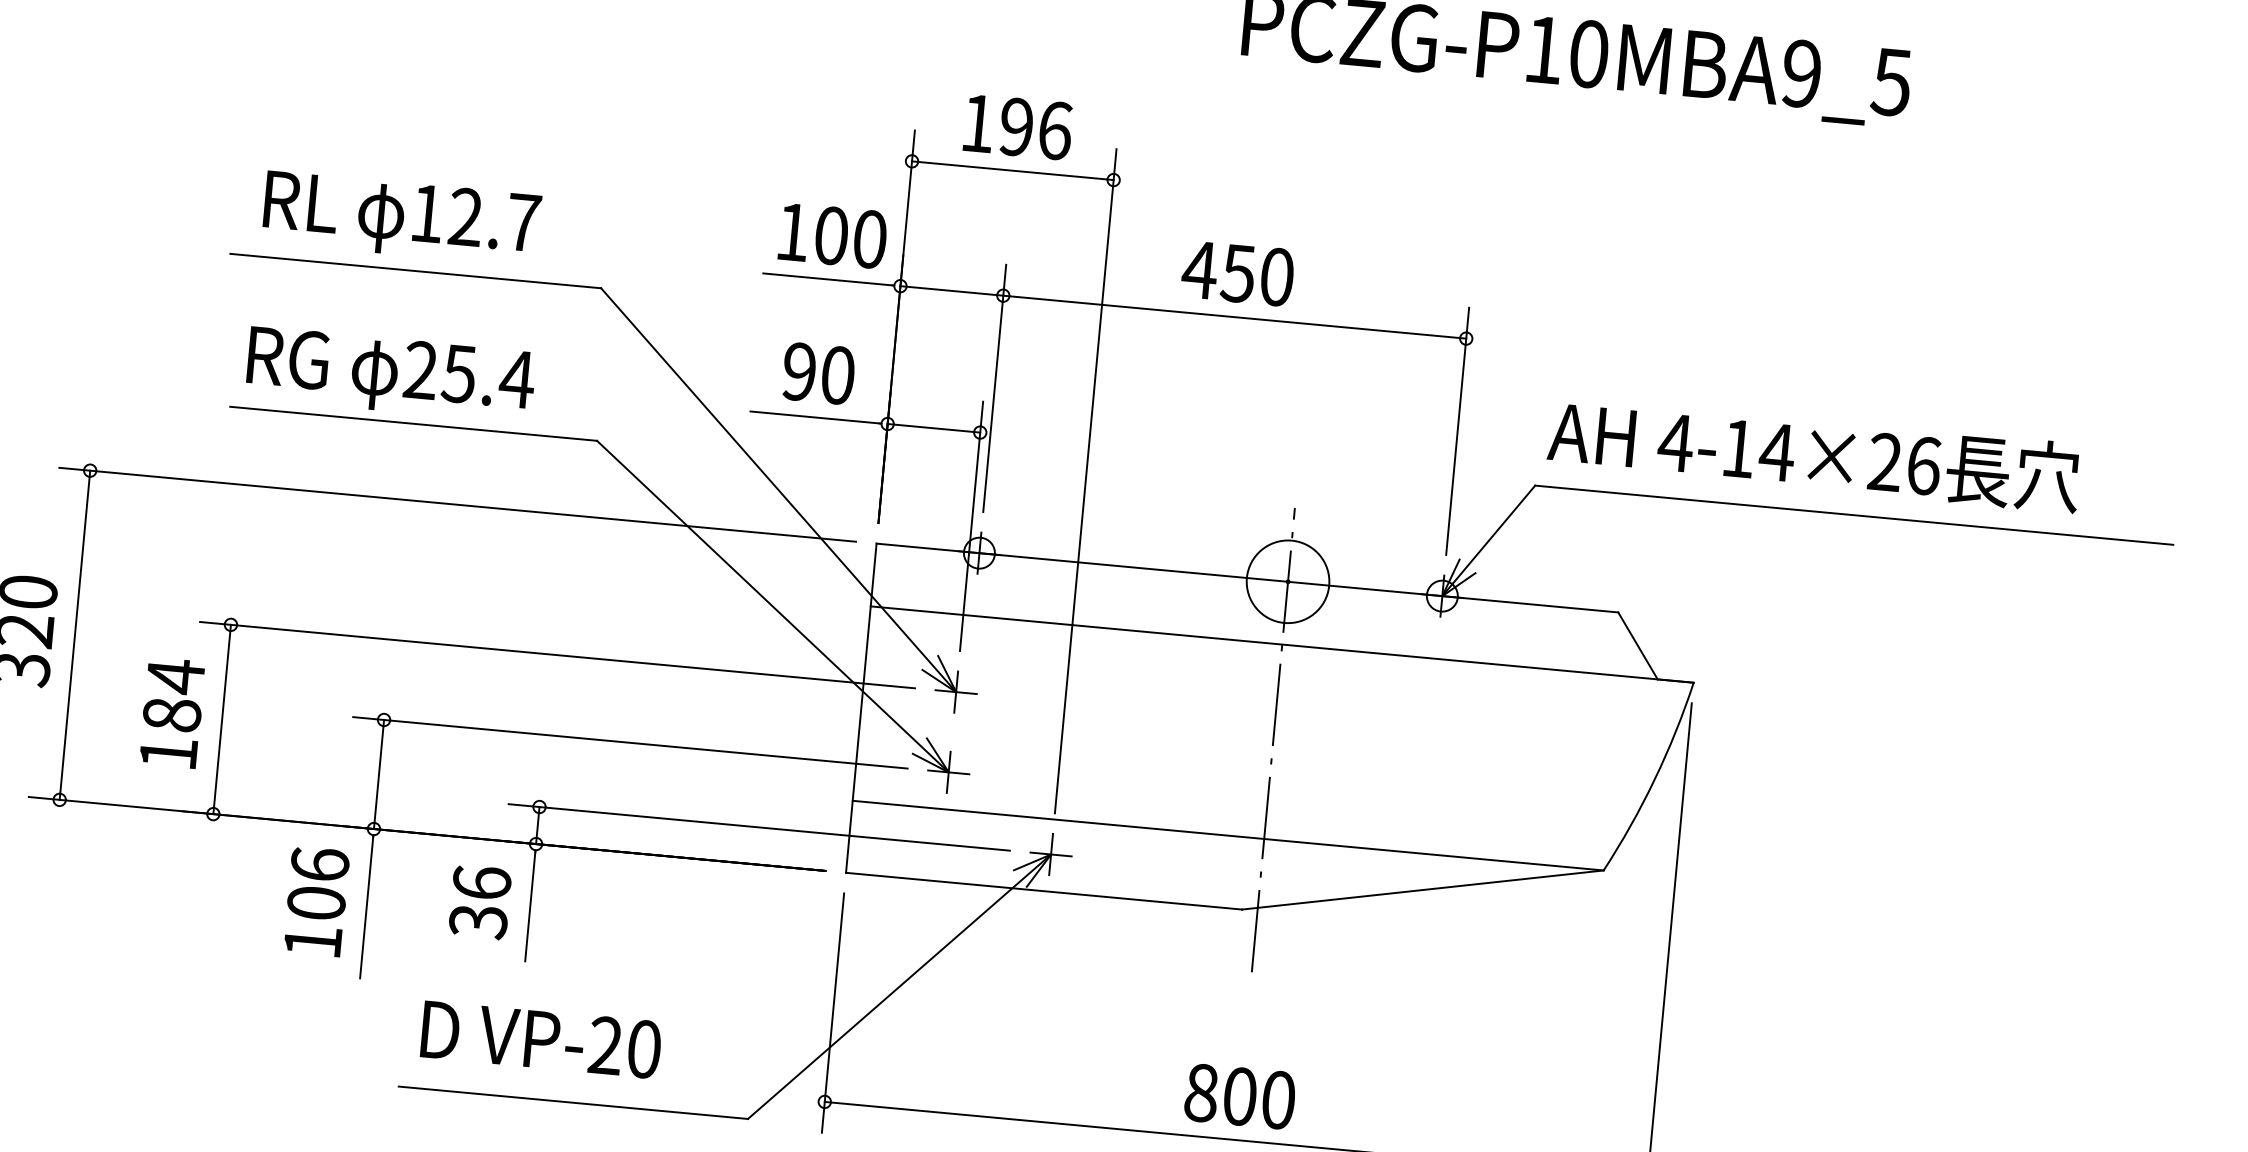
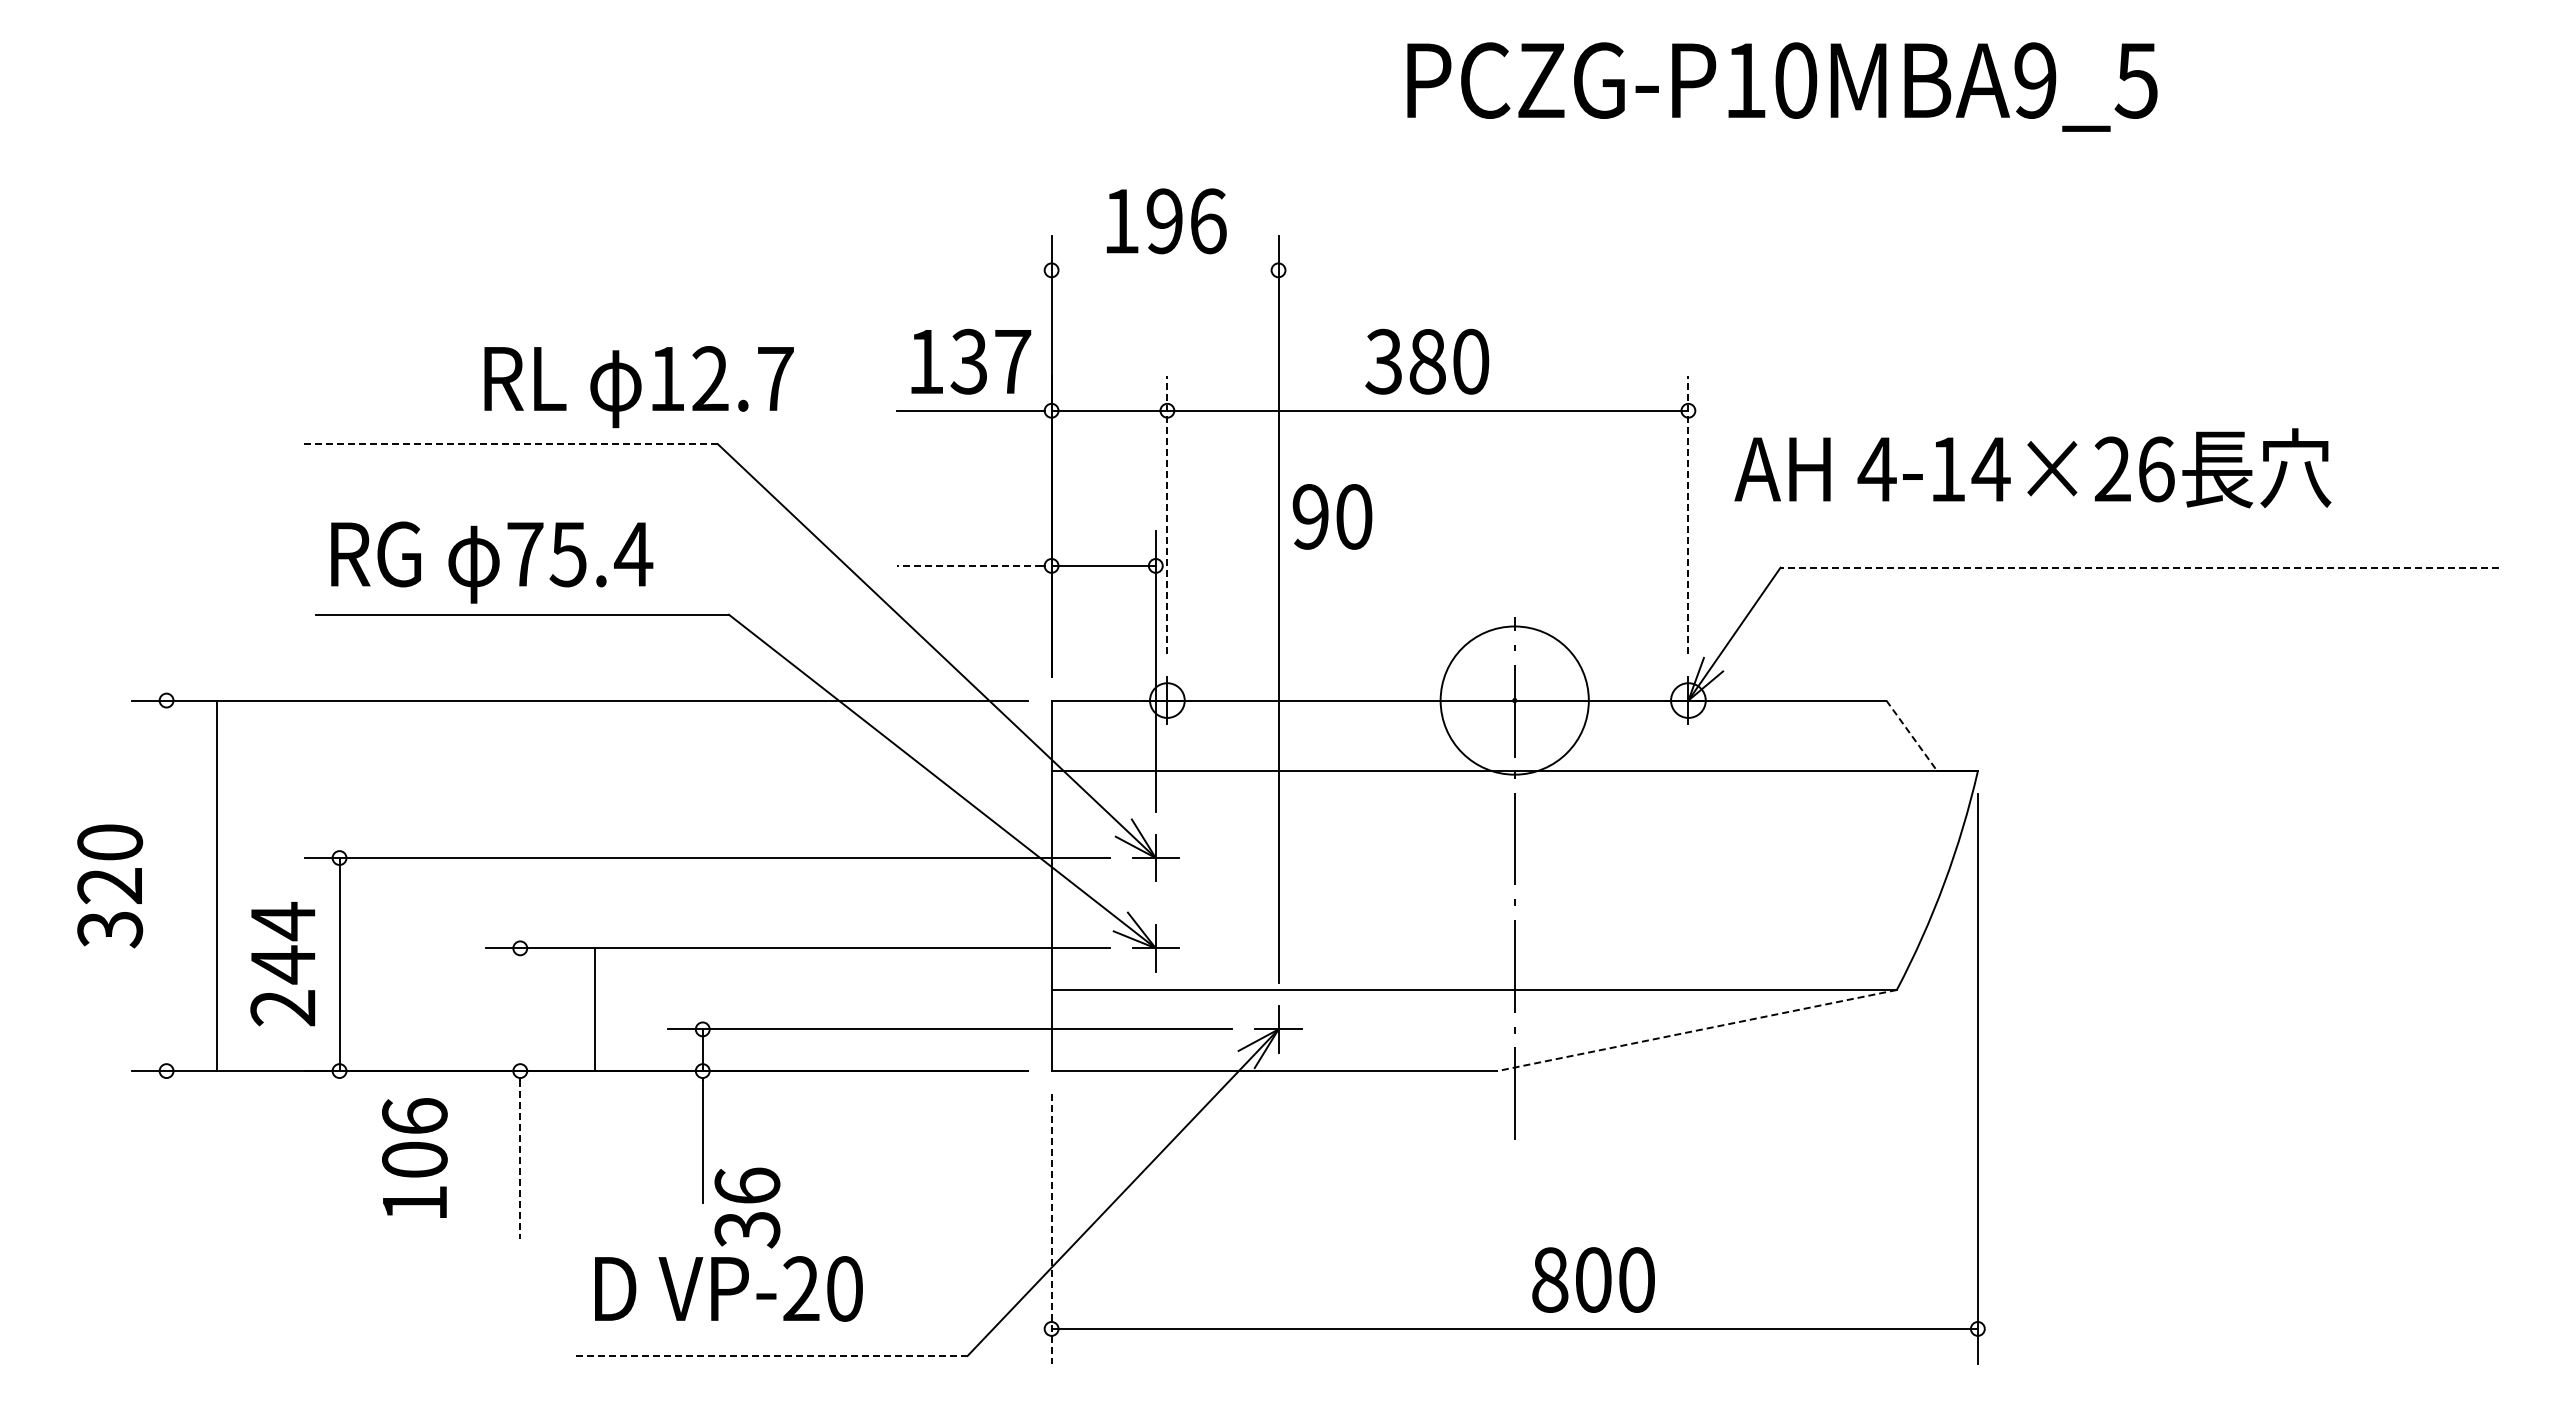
line: (1012, 170) -> (1164, 270), removed
text: (401, 218) -> (638, 387), moved
text: (850, 237) -> (990, 361), 100 -> 137
line: (416, 271) -> (509, 444), solid -> dashed
text: (1218, 271) -> (1404, 361), 450 -> 380
text: (421, 369) -> (525, 553), 25.4 -> 75.4
text: (818, 373) -> (1332, 516), moved
line: (994, 387) -> (1167, 514), solid -> dashed
line: (814, 417) -> (969, 566), solid -> dashed
line: (1457, 430) -> (1688, 514), solid -> dashed
text: (1813, 454) -> (2032, 468), moved
line: (1854, 515) -> (2139, 567), solid -> dashed
circle: (1287, 581) -> (1514, 700), size x1.6
line: (74, 634) -> (216, 885), moved
line: (1637, 645) -> (1911, 735), solid -> dashed
text: (170, 733) -> (283, 985), 184 -> 244
line: (379, 774) -> (595, 1009), moved
line: (1423, 890) -> (1697, 1030), solid -> dashed
text: (316, 901) -> (414, 1157), moved
text: (480, 901) -> (747, 1207), moved
line: (366, 908) -> (520, 1160), solid -> dashed
line: (832, 1012) -> (1051, 1228), solid -> dashed
text: (1240, 1096) -> (1593, 1279), moved
line: (573, 1102) -> (771, 1355), solid -> dashed

